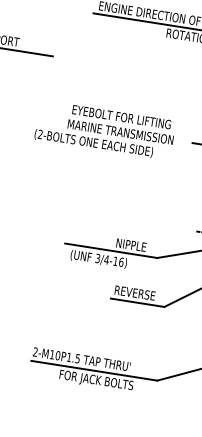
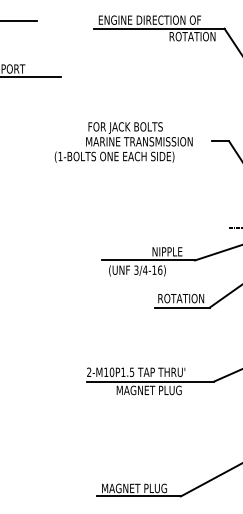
text: (122, 117) -> (138, 127), EYEBOLT FOR LIFTING -> FOR JACK BOLTS
text: (40, 133) -> (60, 155), (2-BOLTS -> (1-BOLTS
text: (141, 293) -> (184, 298), REVERSE -> ROTATION
text: (96, 381) -> (154, 391), FOR JACK BOLTS -> MAGNET PLUG

